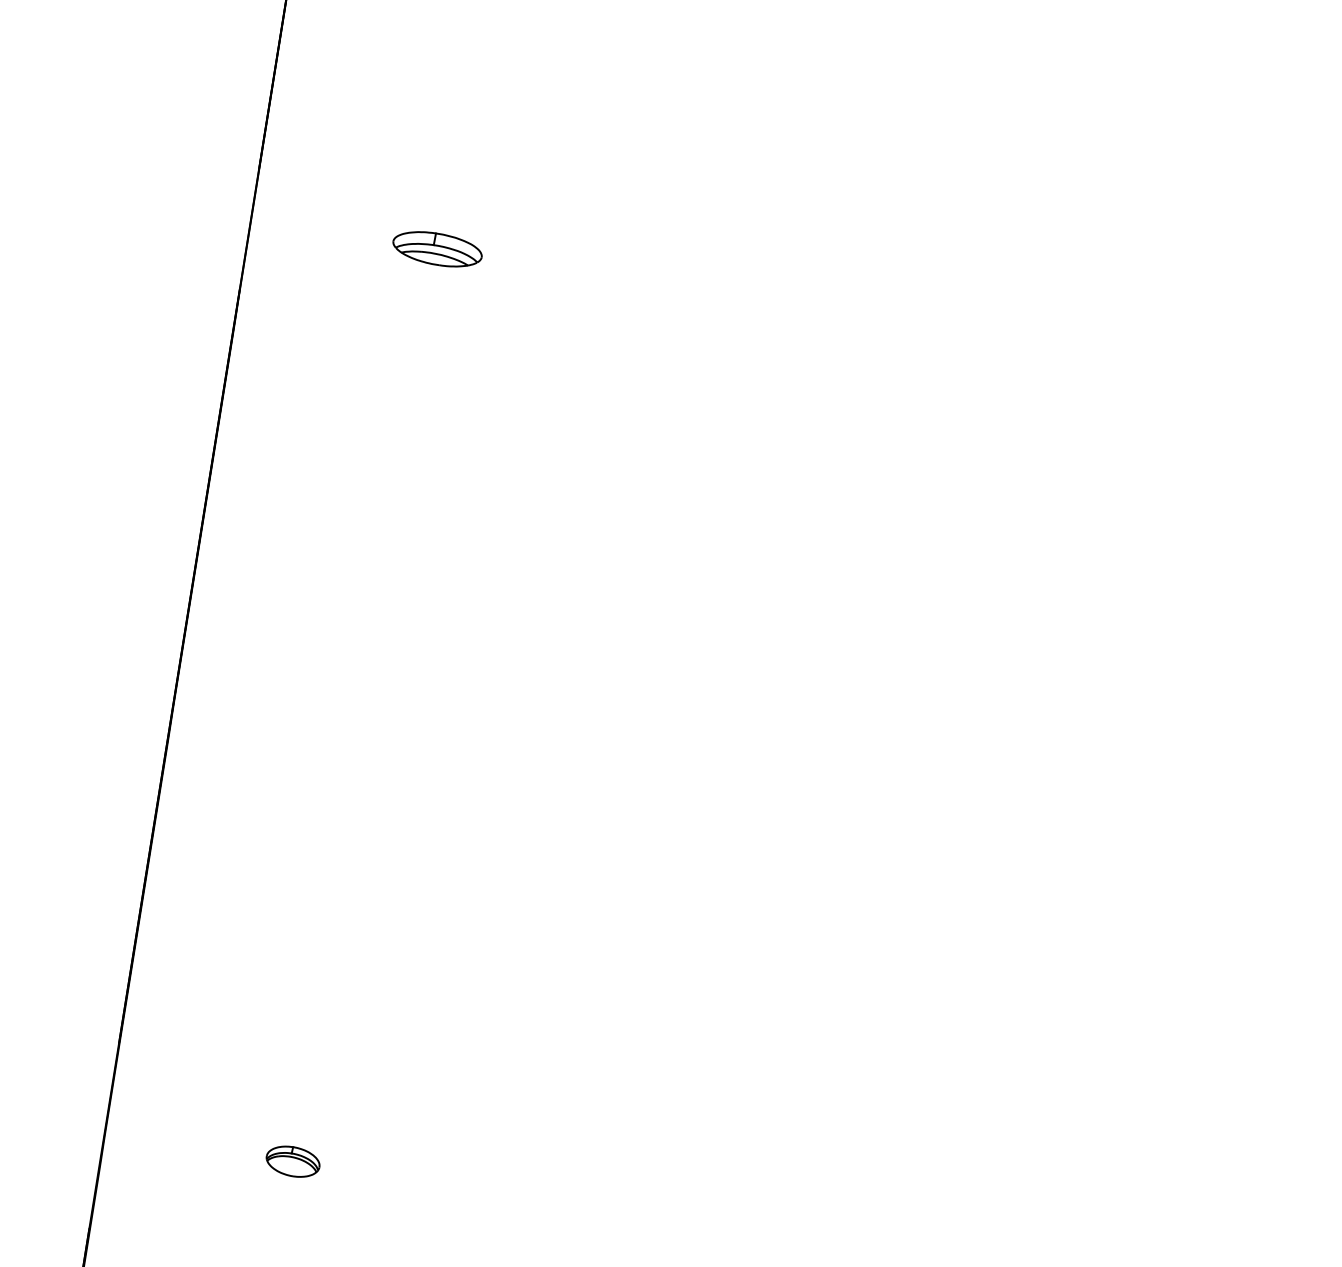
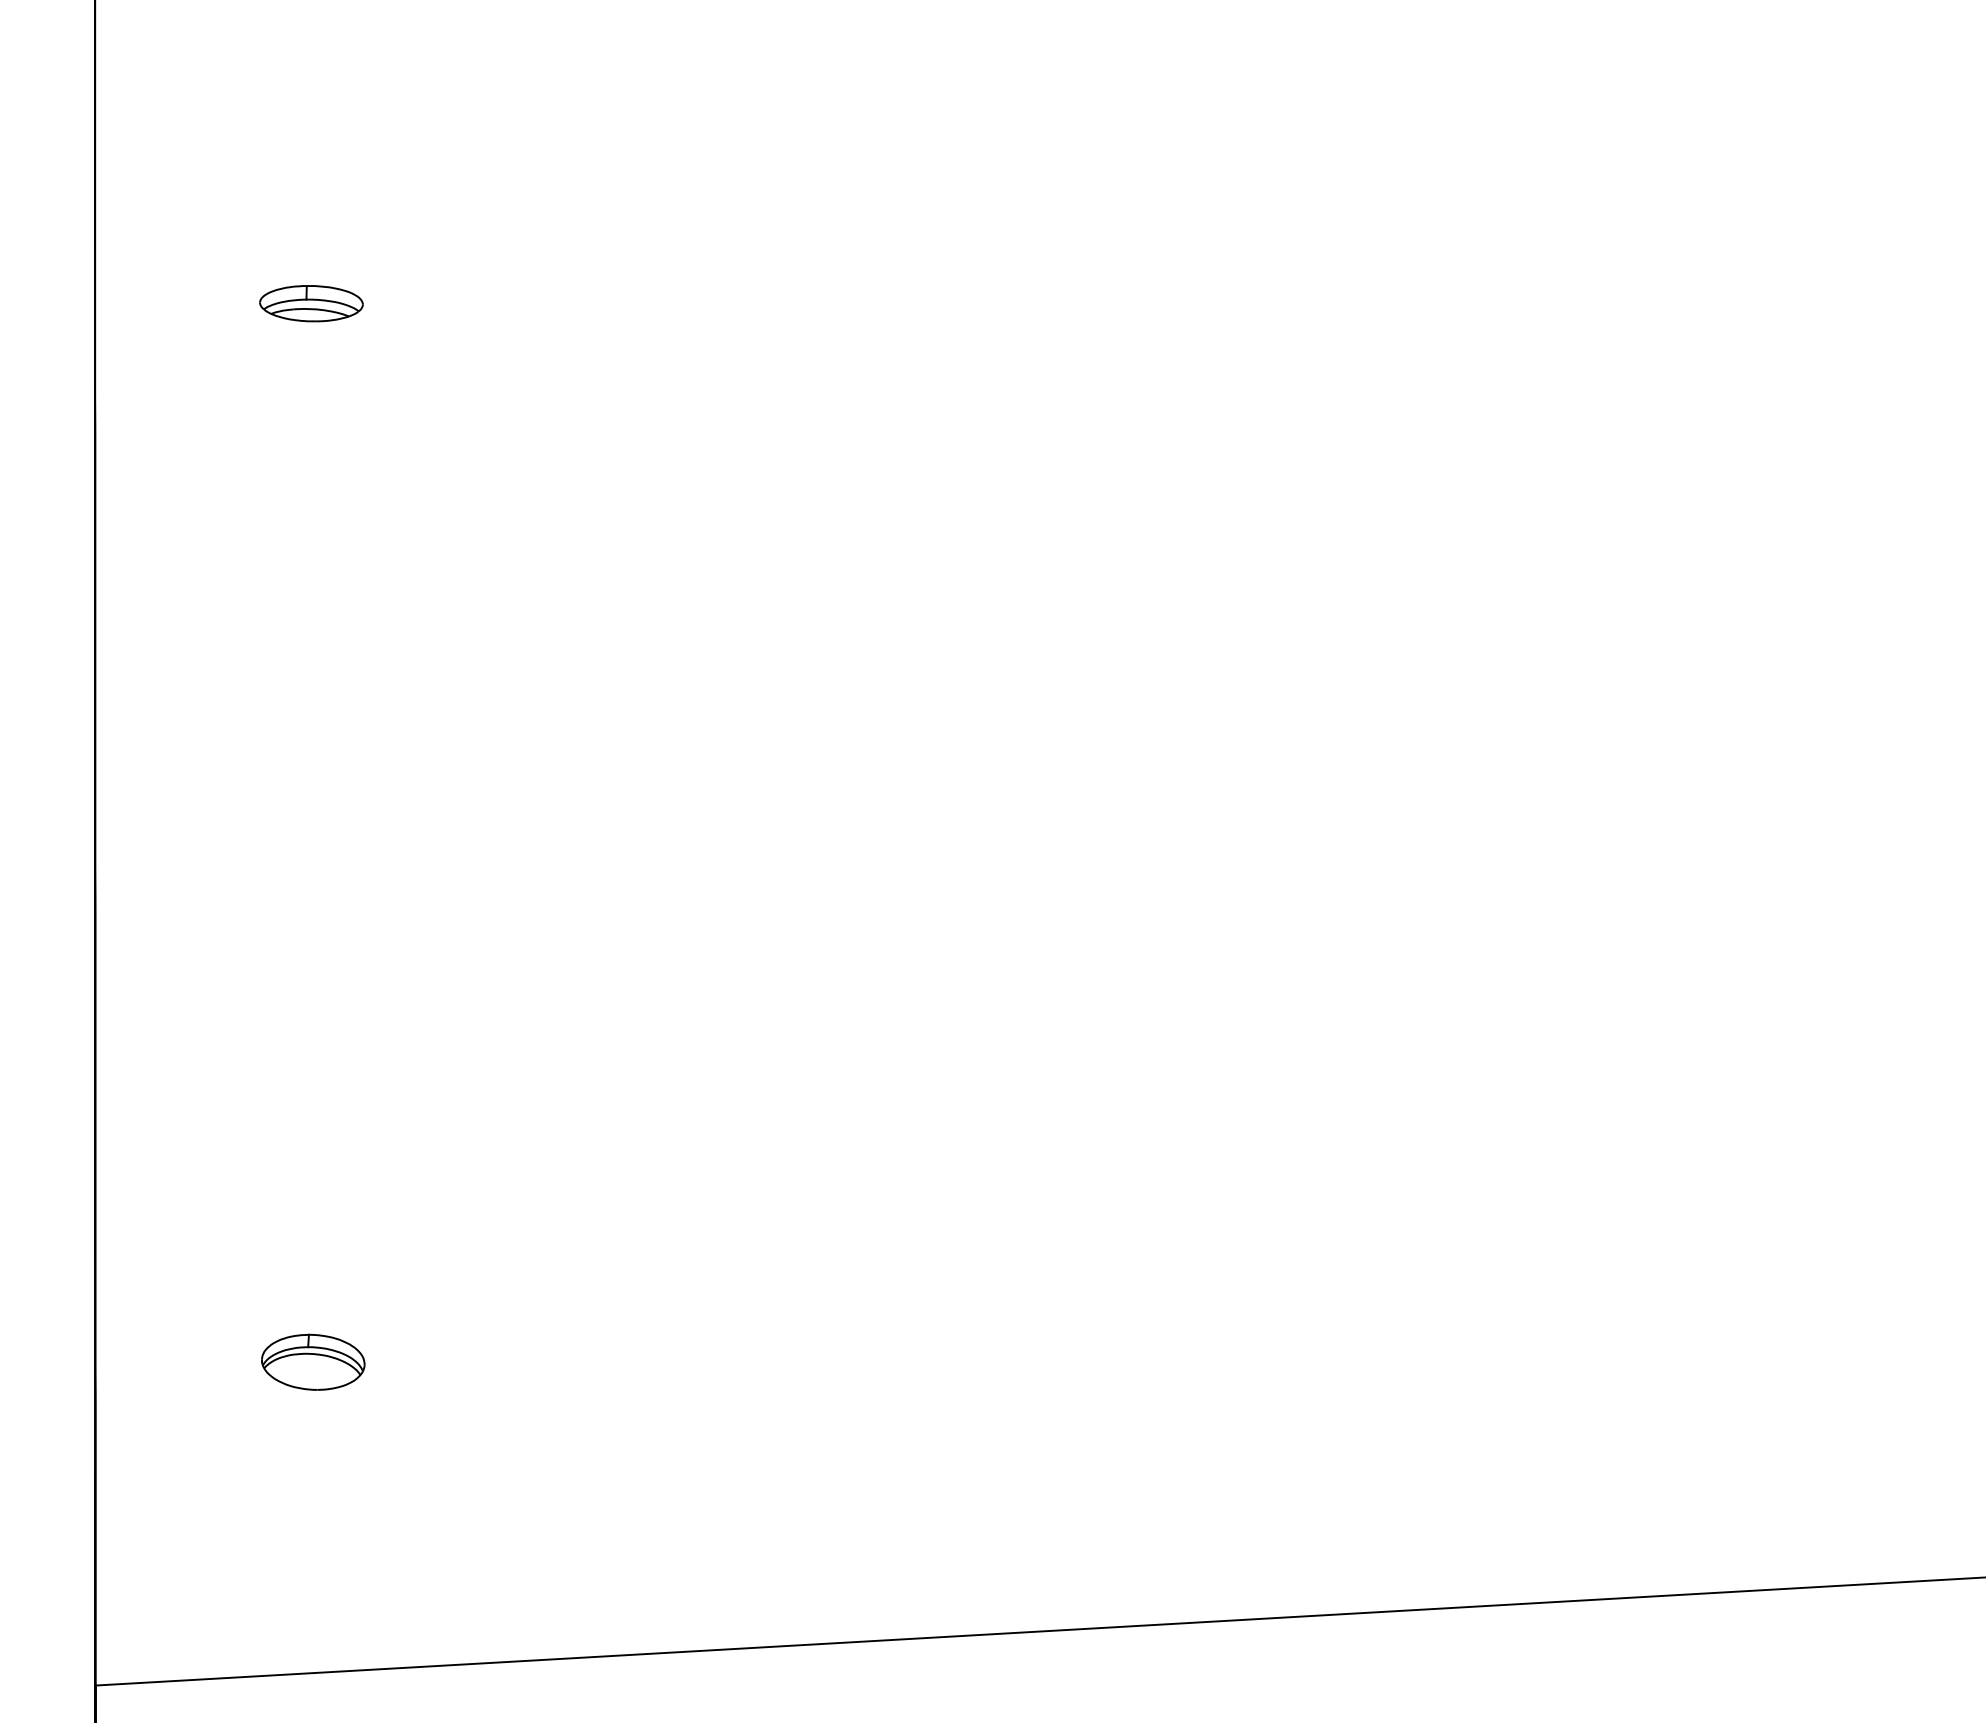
part: (293, 1161) -> (313, 1361), size x1.67

